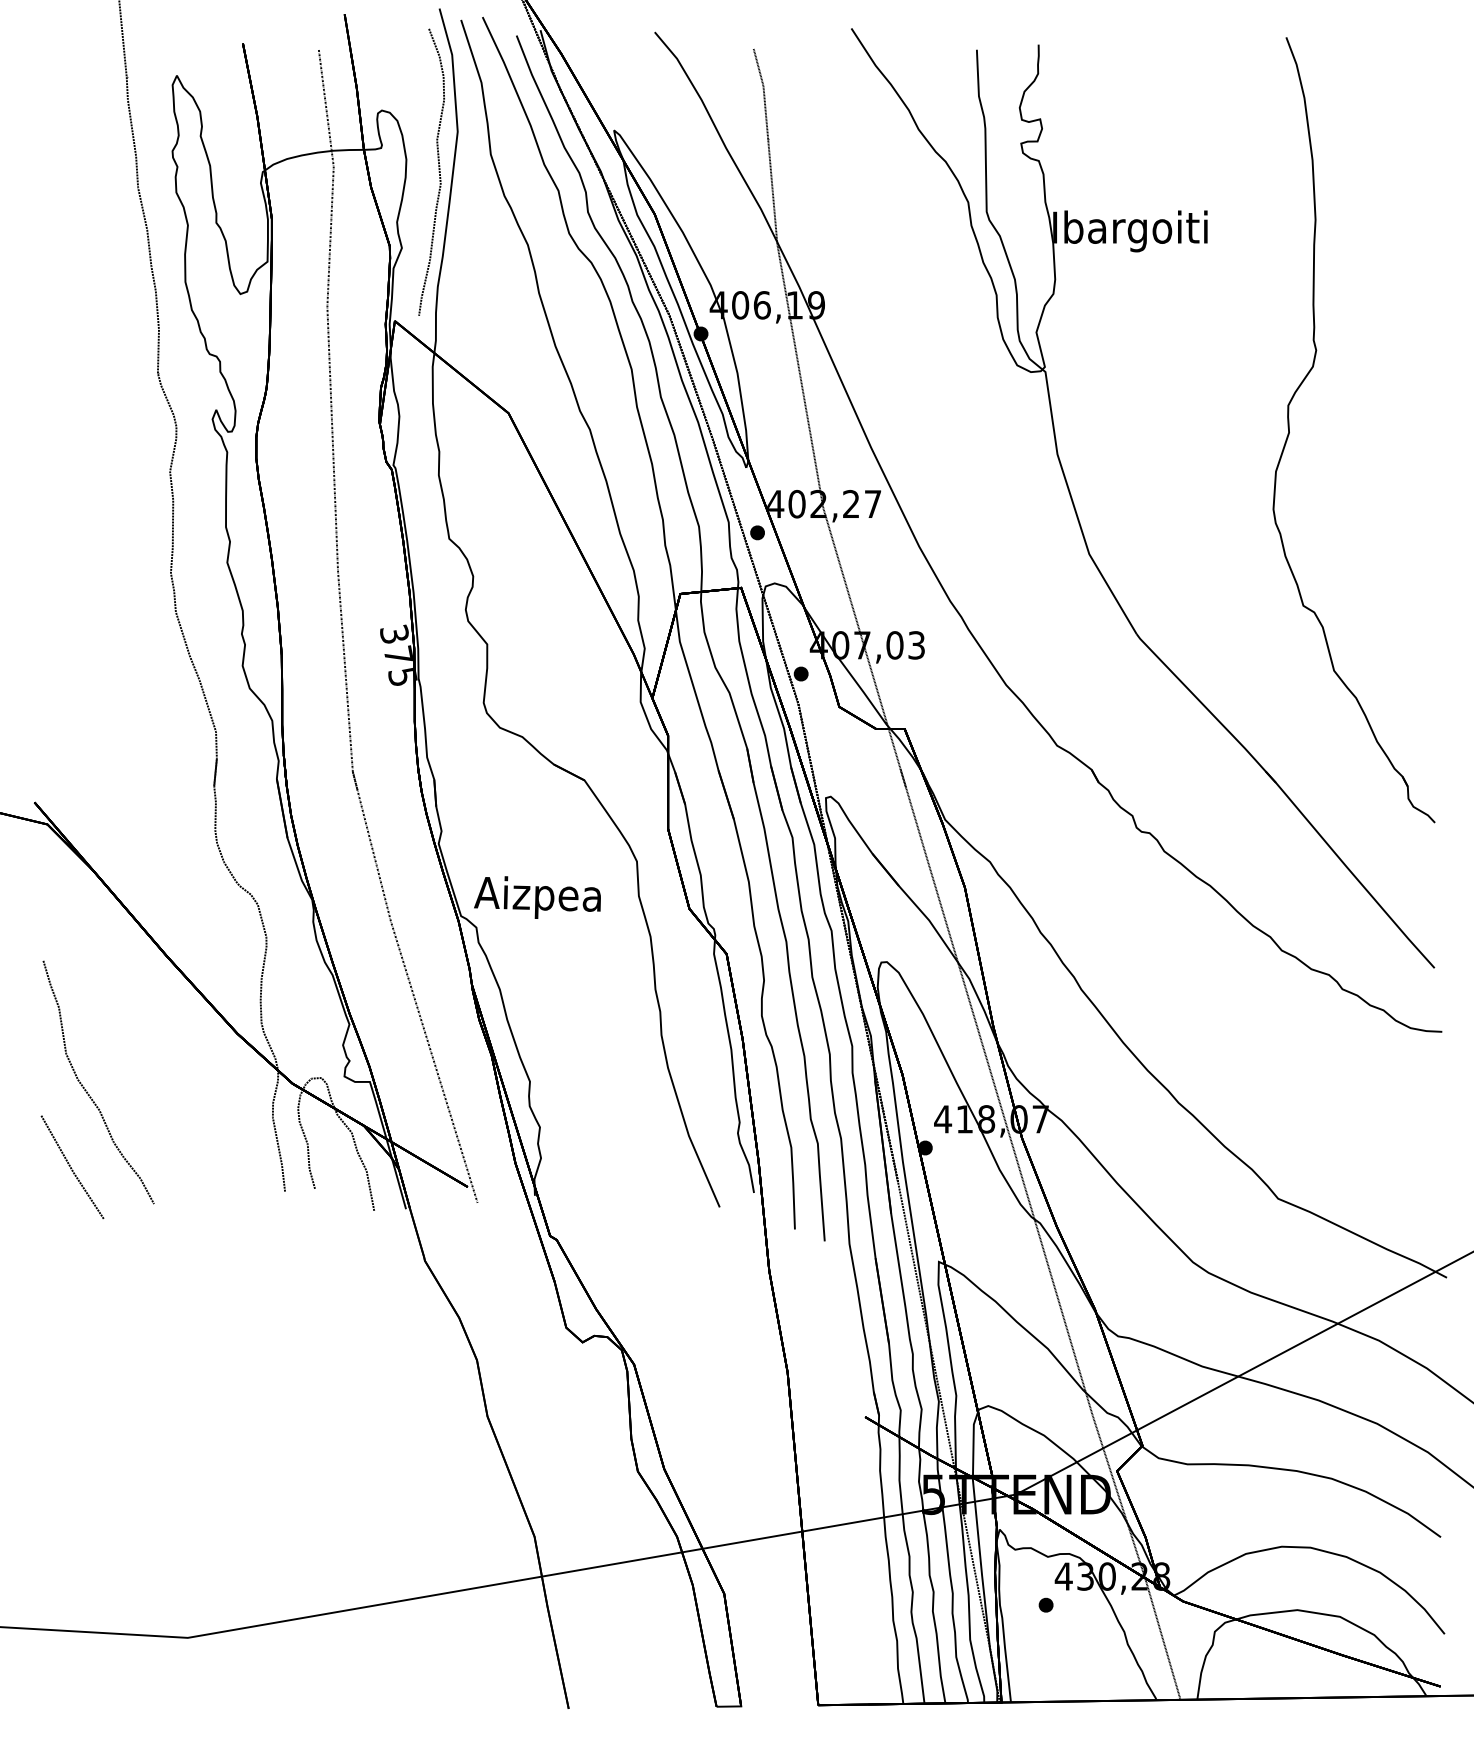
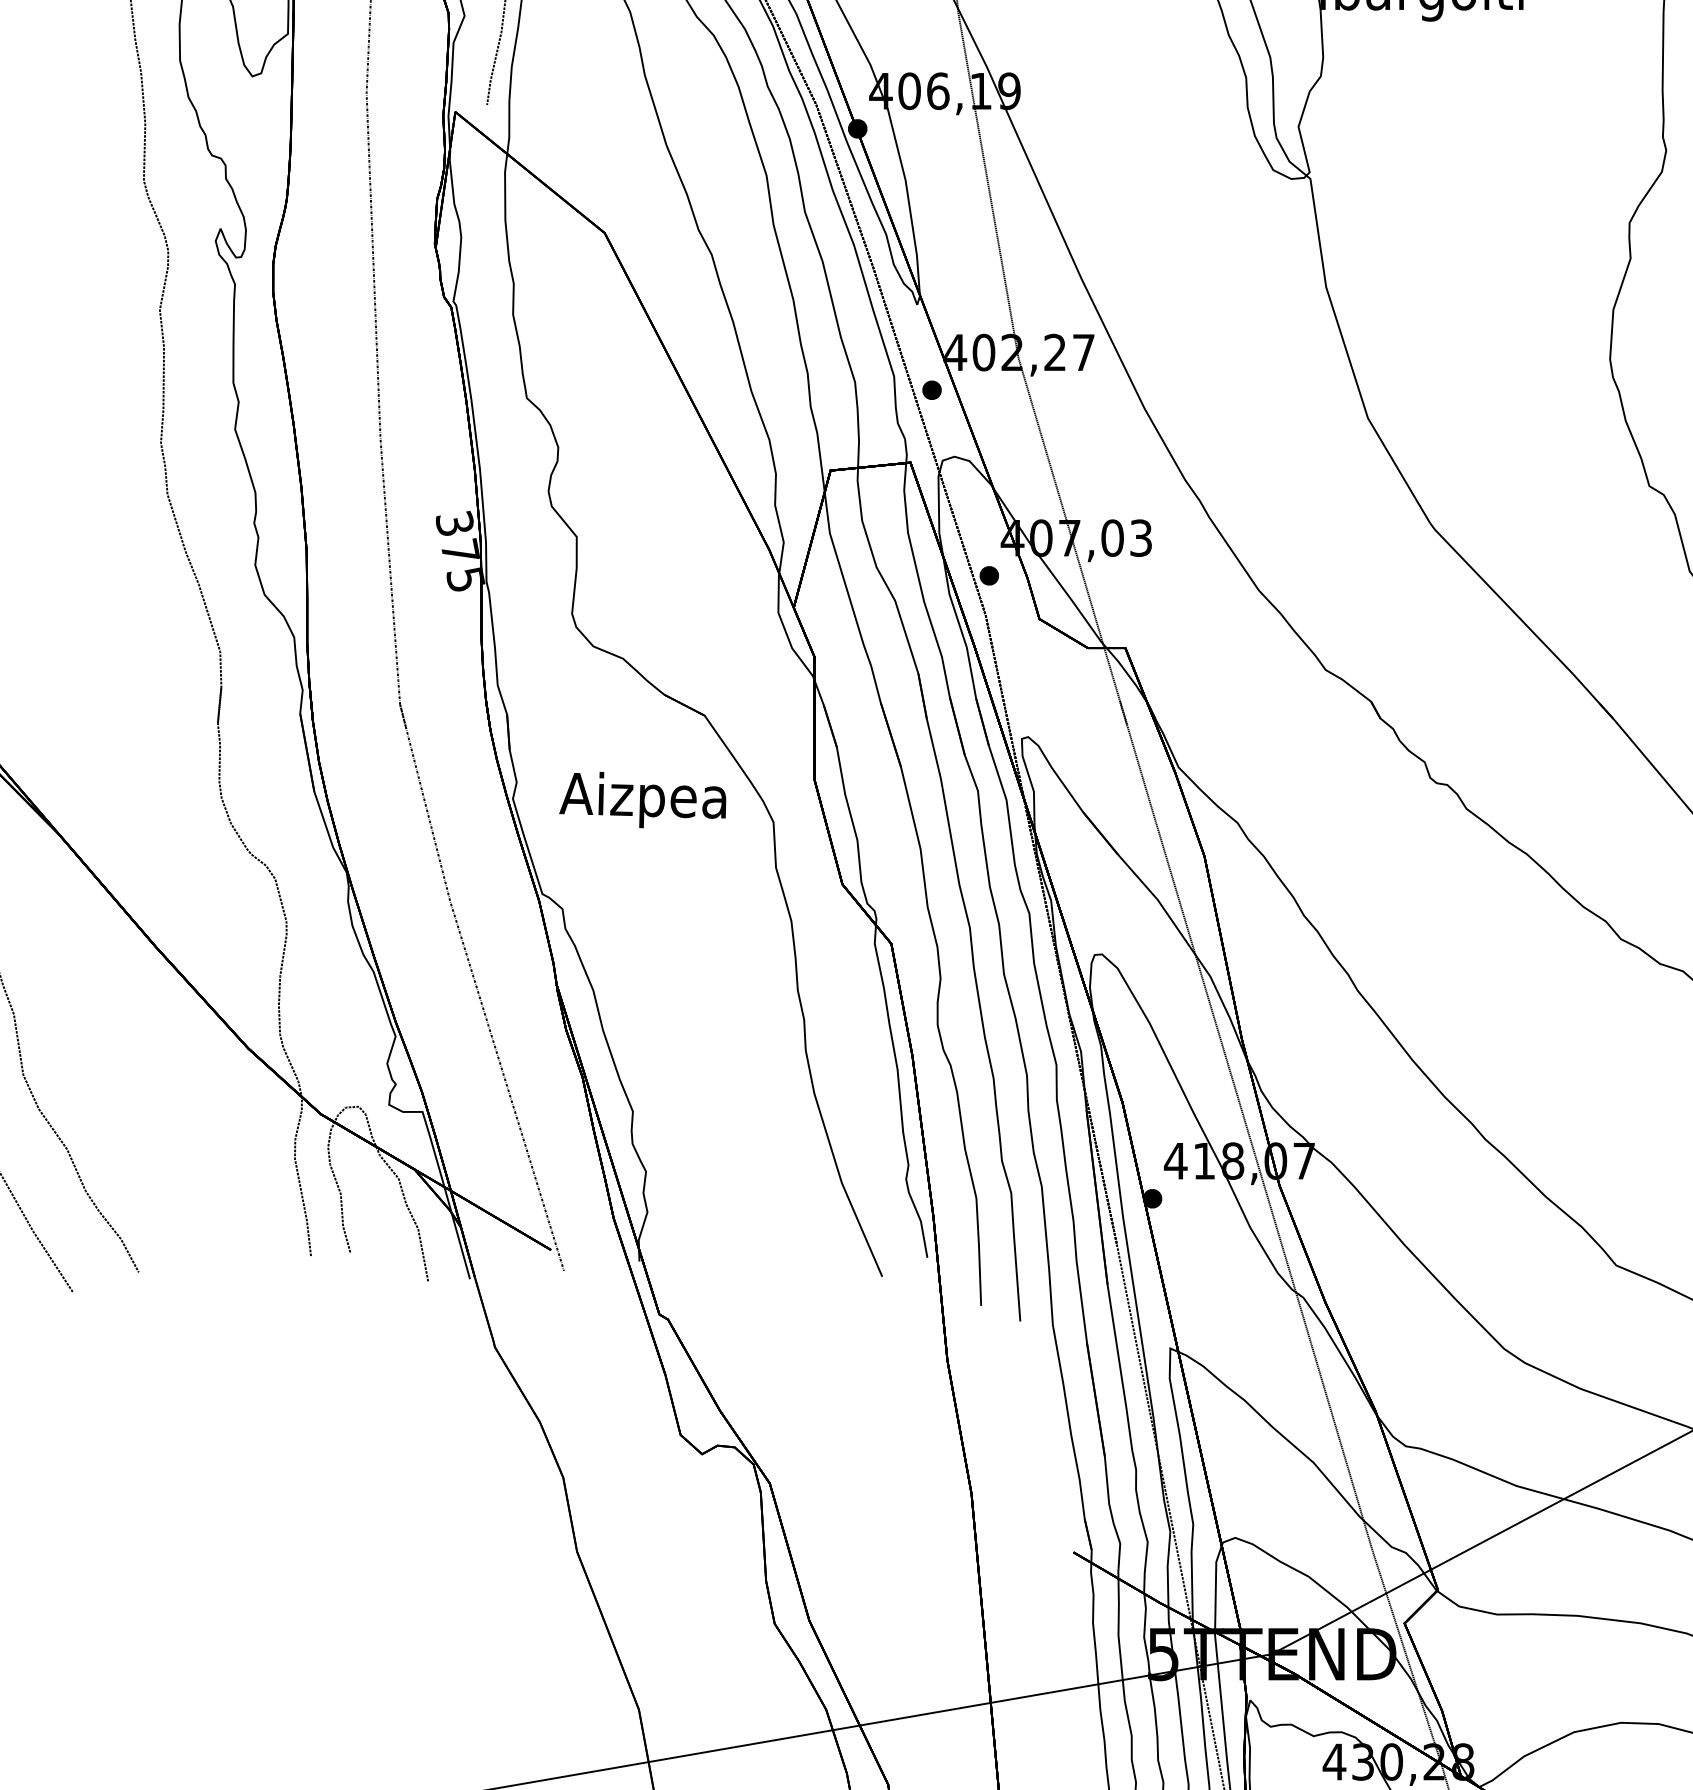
text: (537, 897) -> (642, 799), moved

